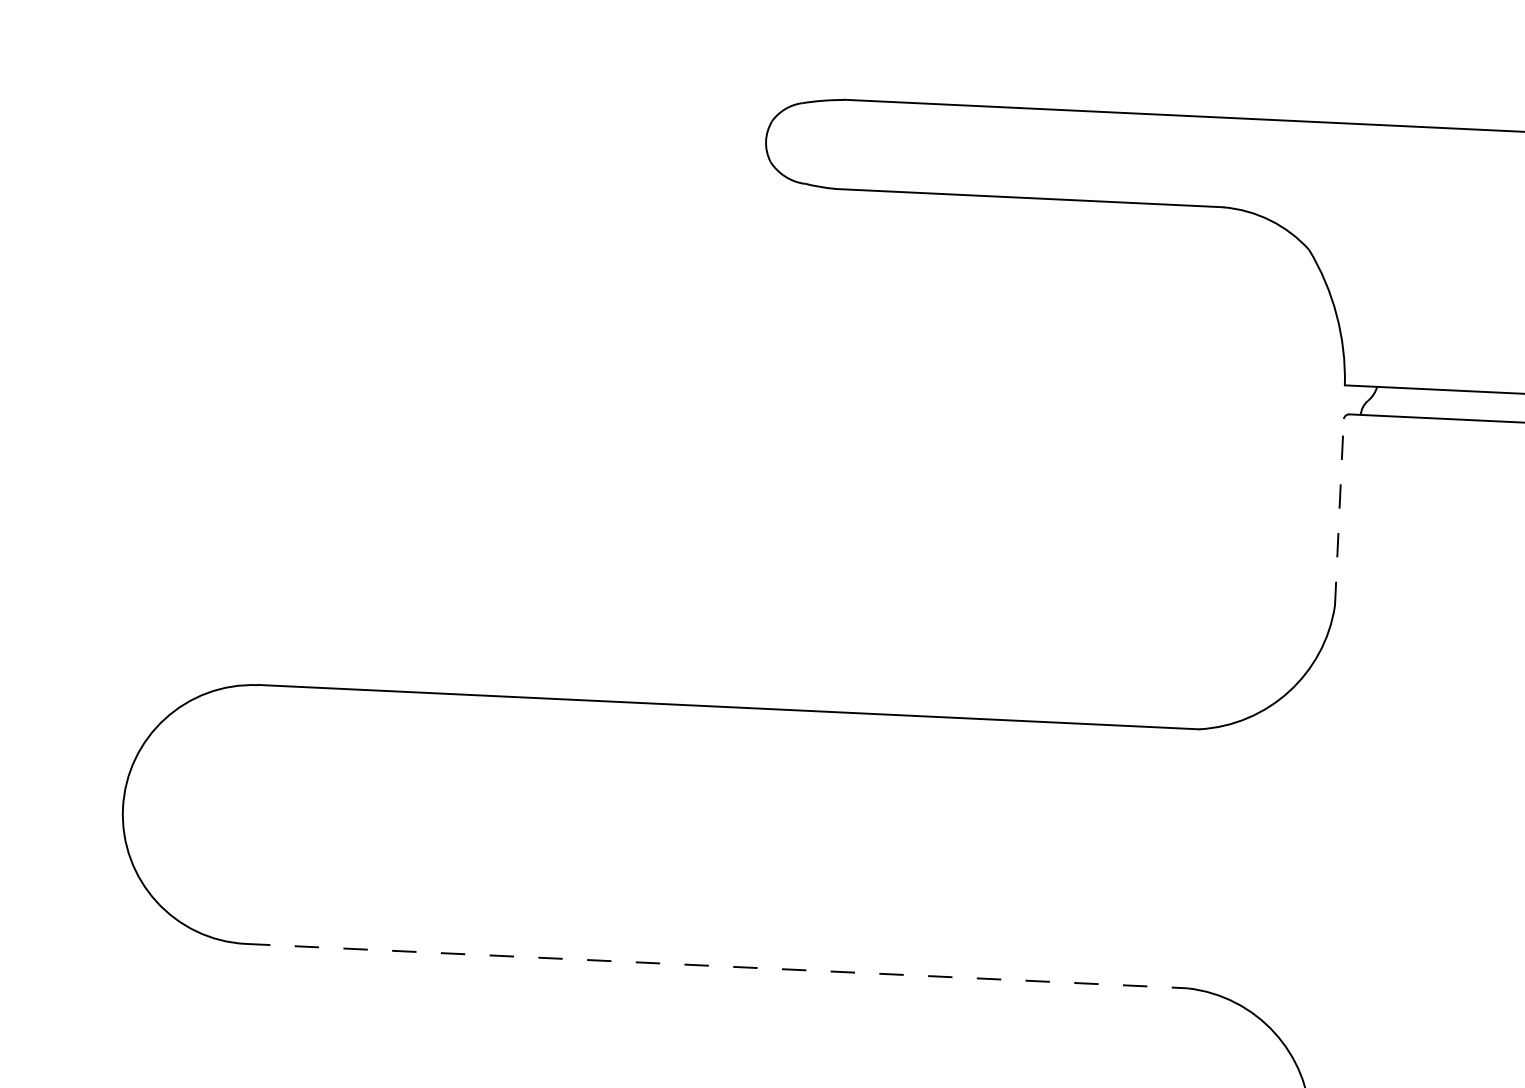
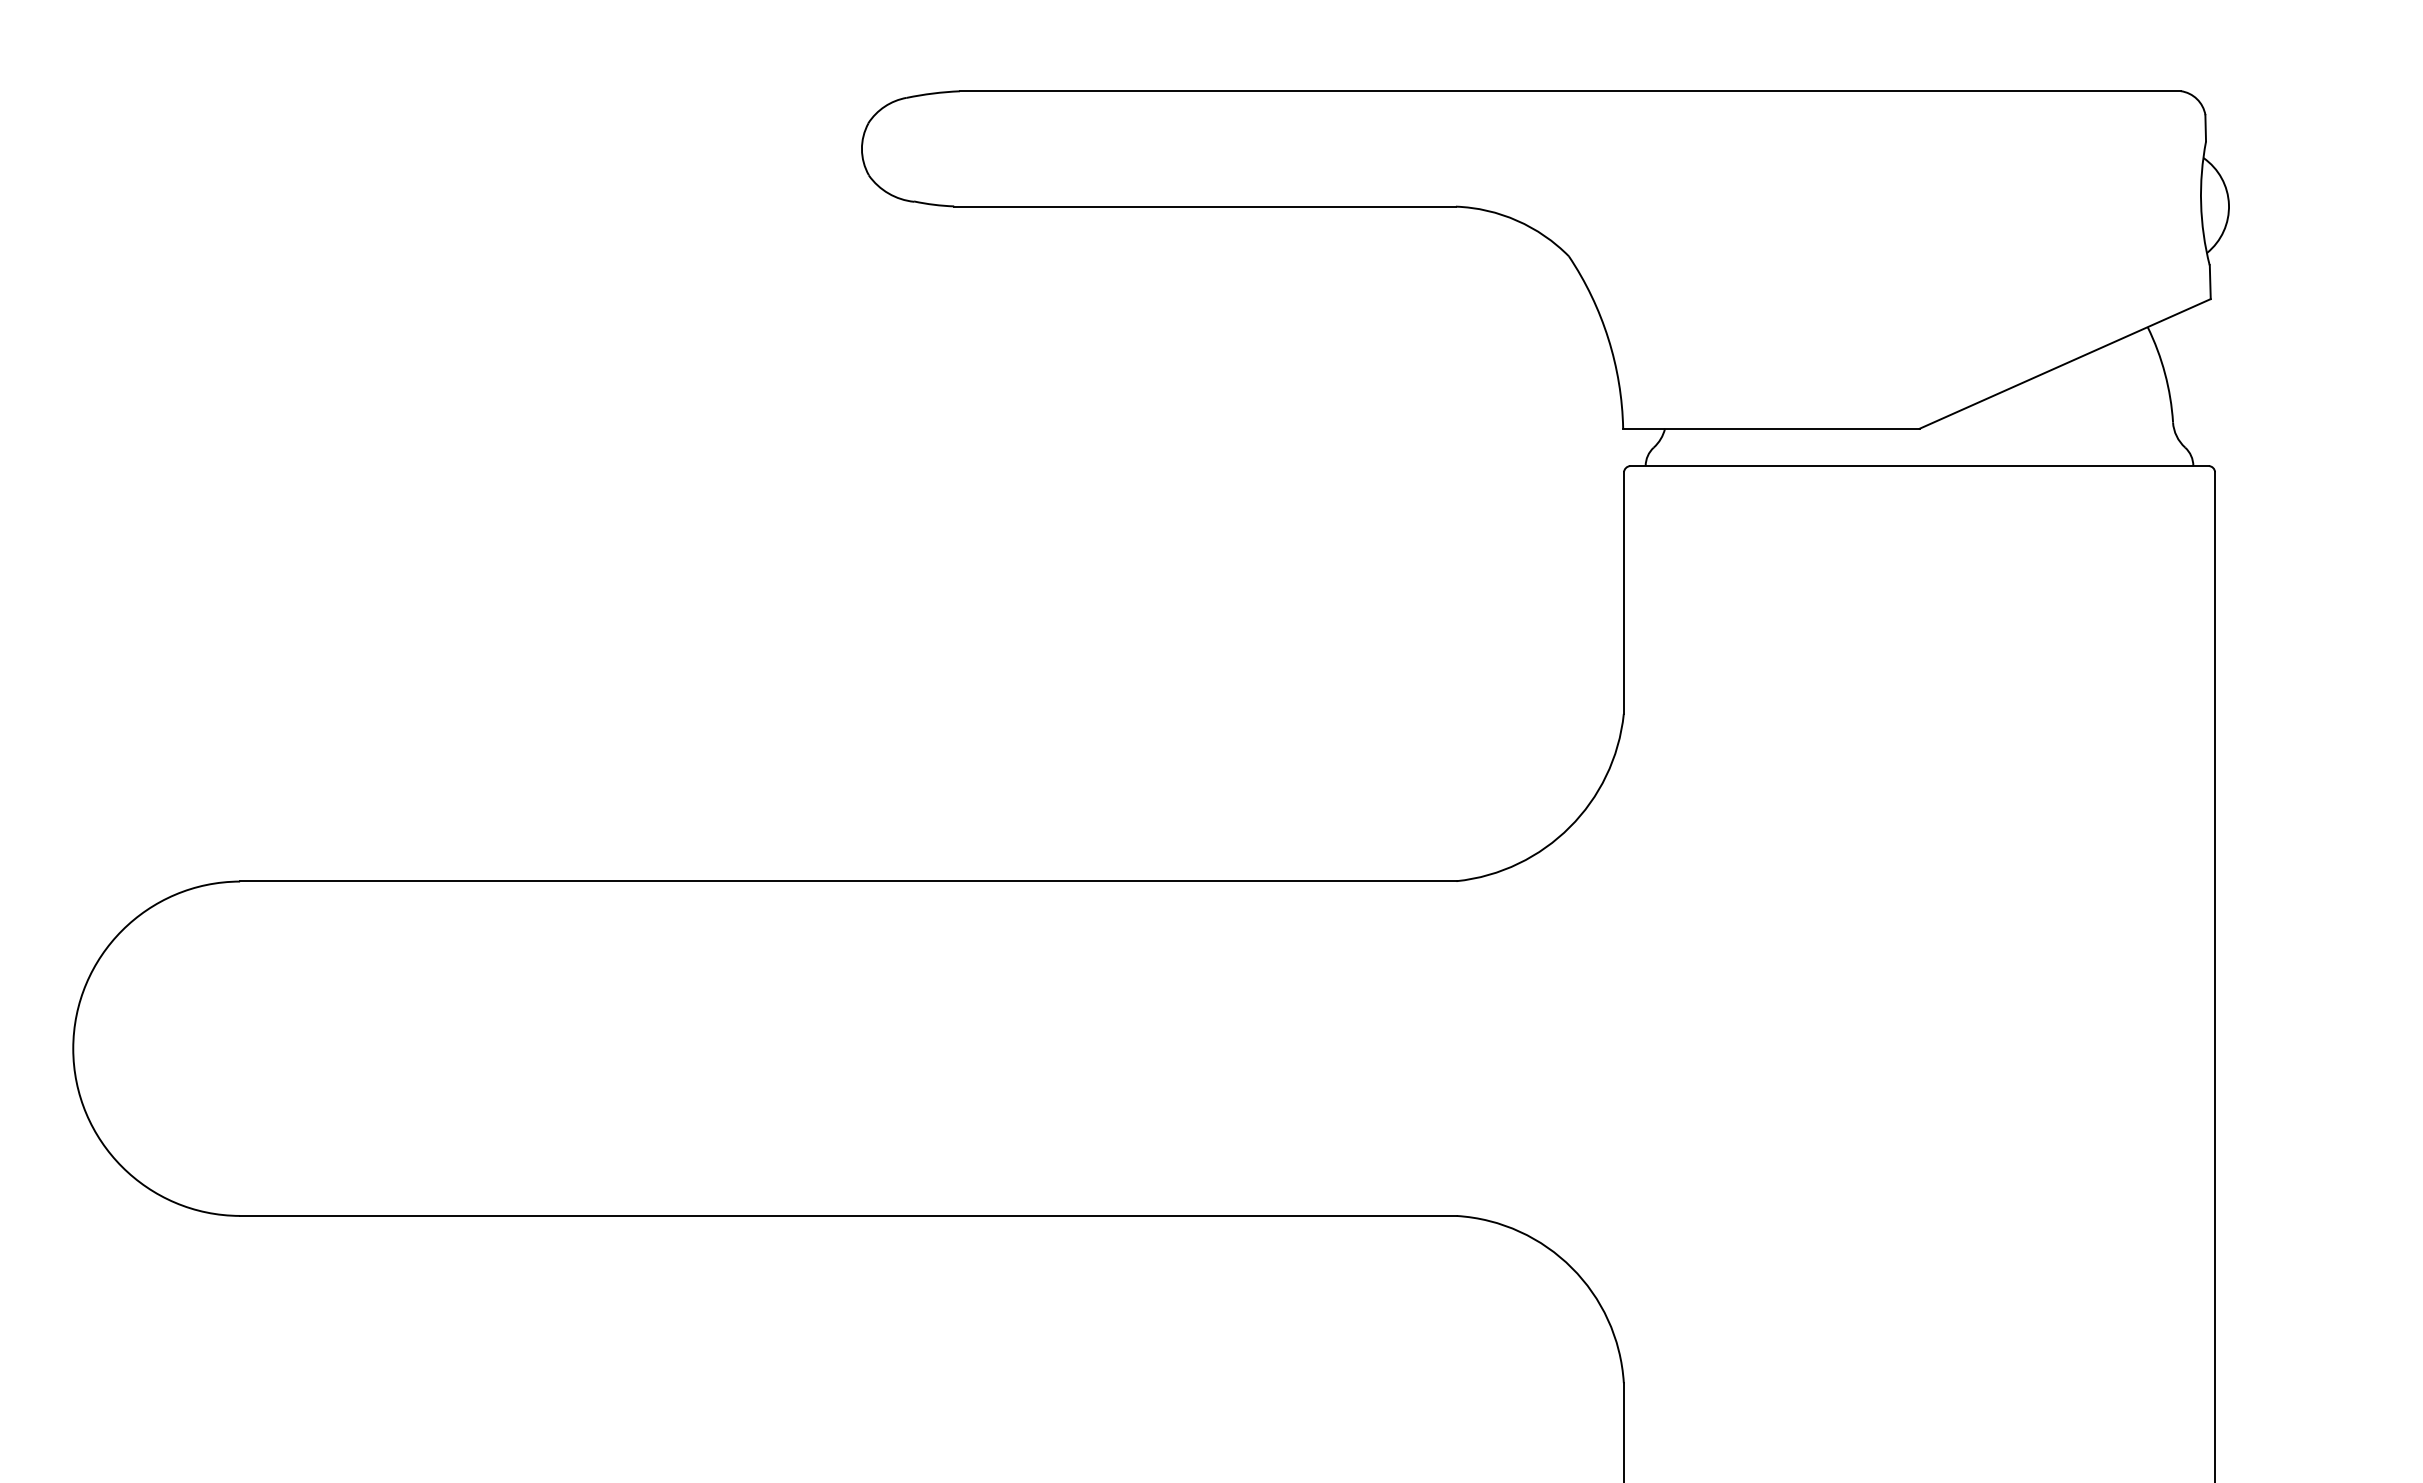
line: (1339, 512) -> (1623, 593), dashed -> solid
line: (716, 965) -> (848, 1215), dashed -> solid

